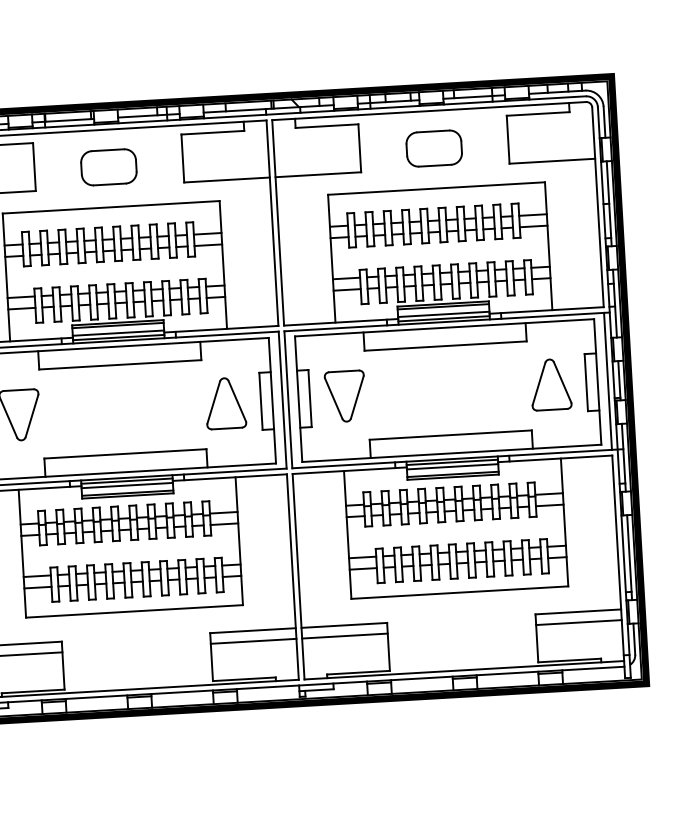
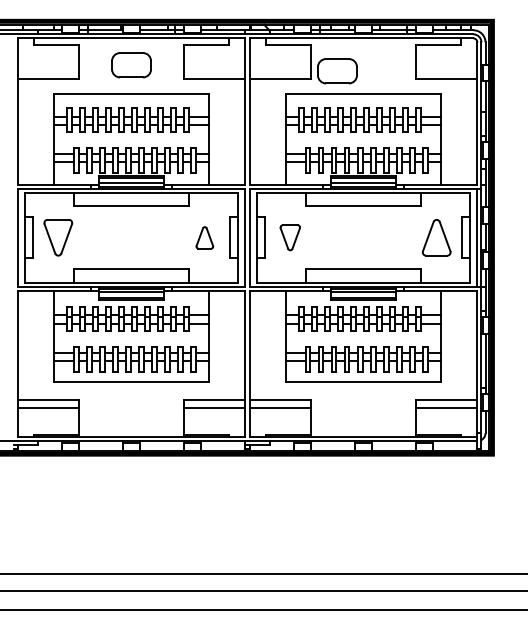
part: (434, 148) -> (337, 71), moved
part: (345, 396) -> (290, 237), size x0.7
part: (225, 403) -> (204, 237), size x0.6

